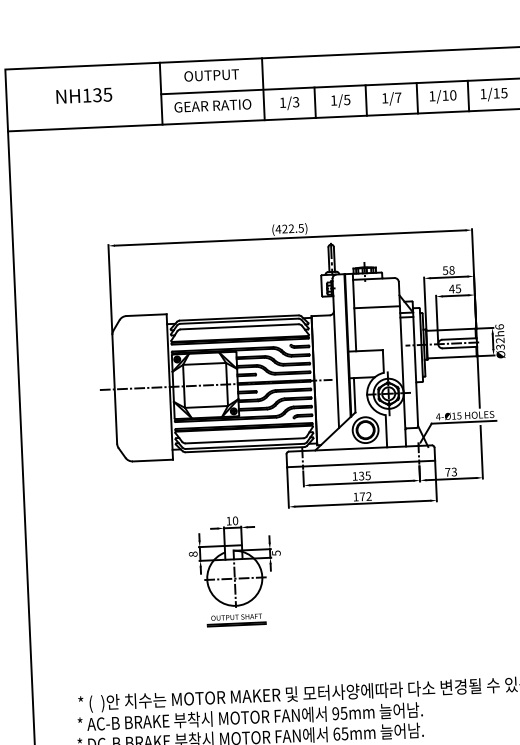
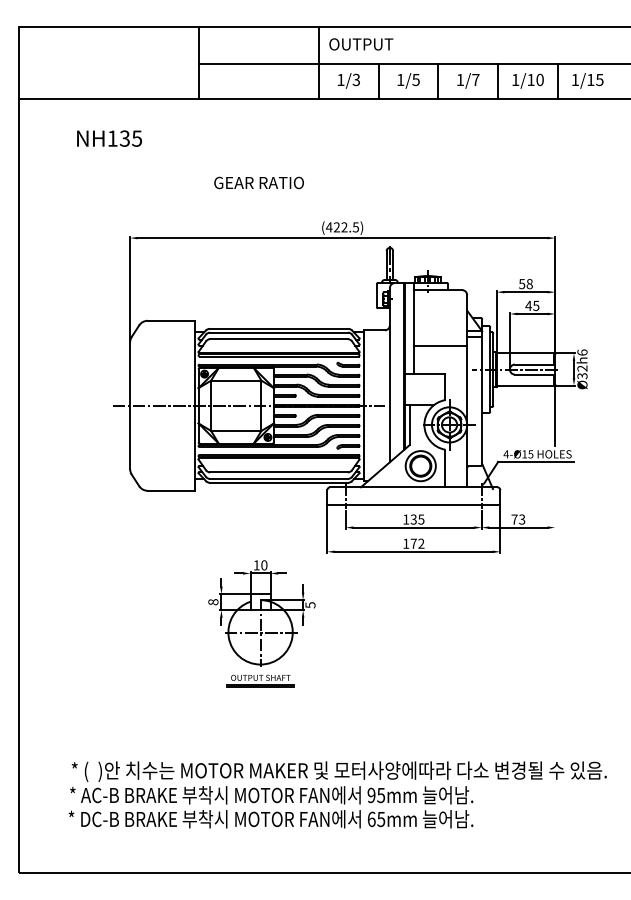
text: (211, 75) -> (361, 44), moved
text: (84, 95) -> (109, 138), moved
text: (212, 105) -> (258, 182), moved
line: (377, 307) -> (440, 346), moved
line: (482, 451) -> (555, 497), removed

